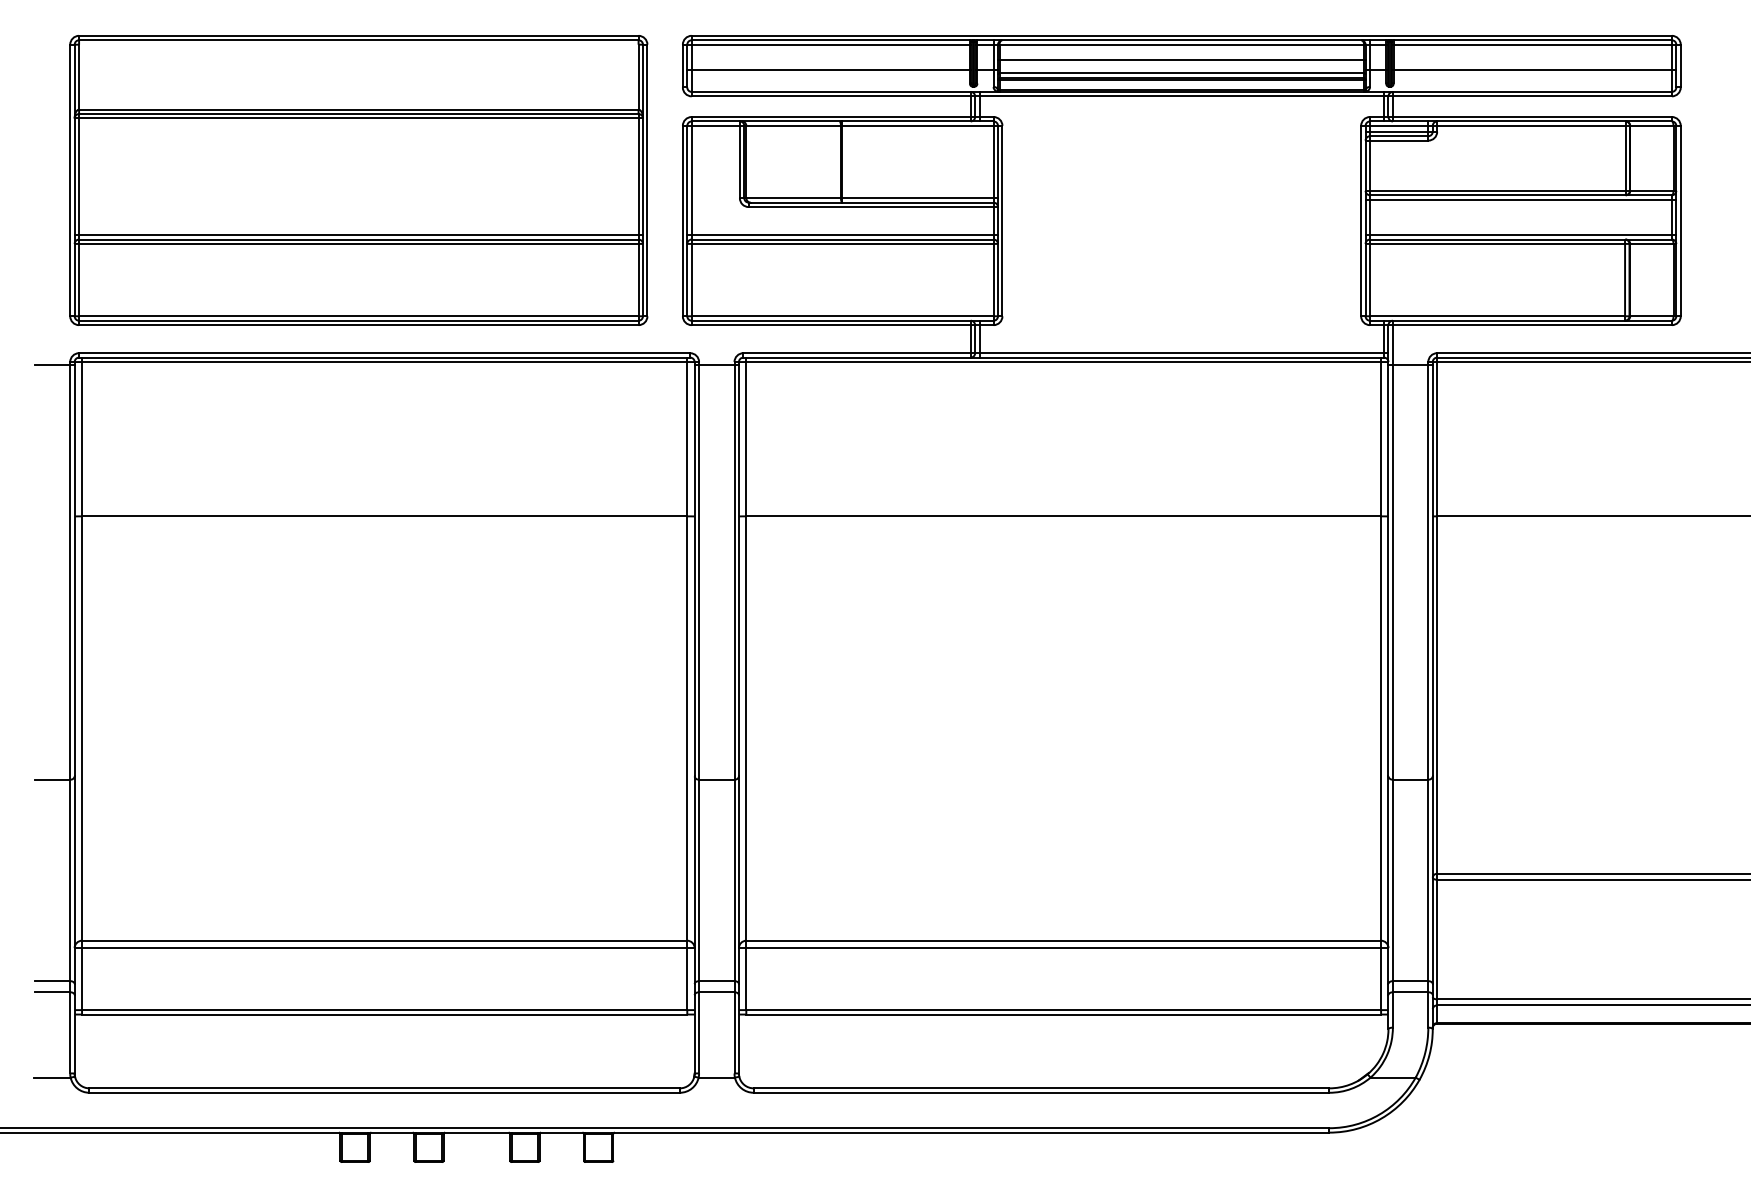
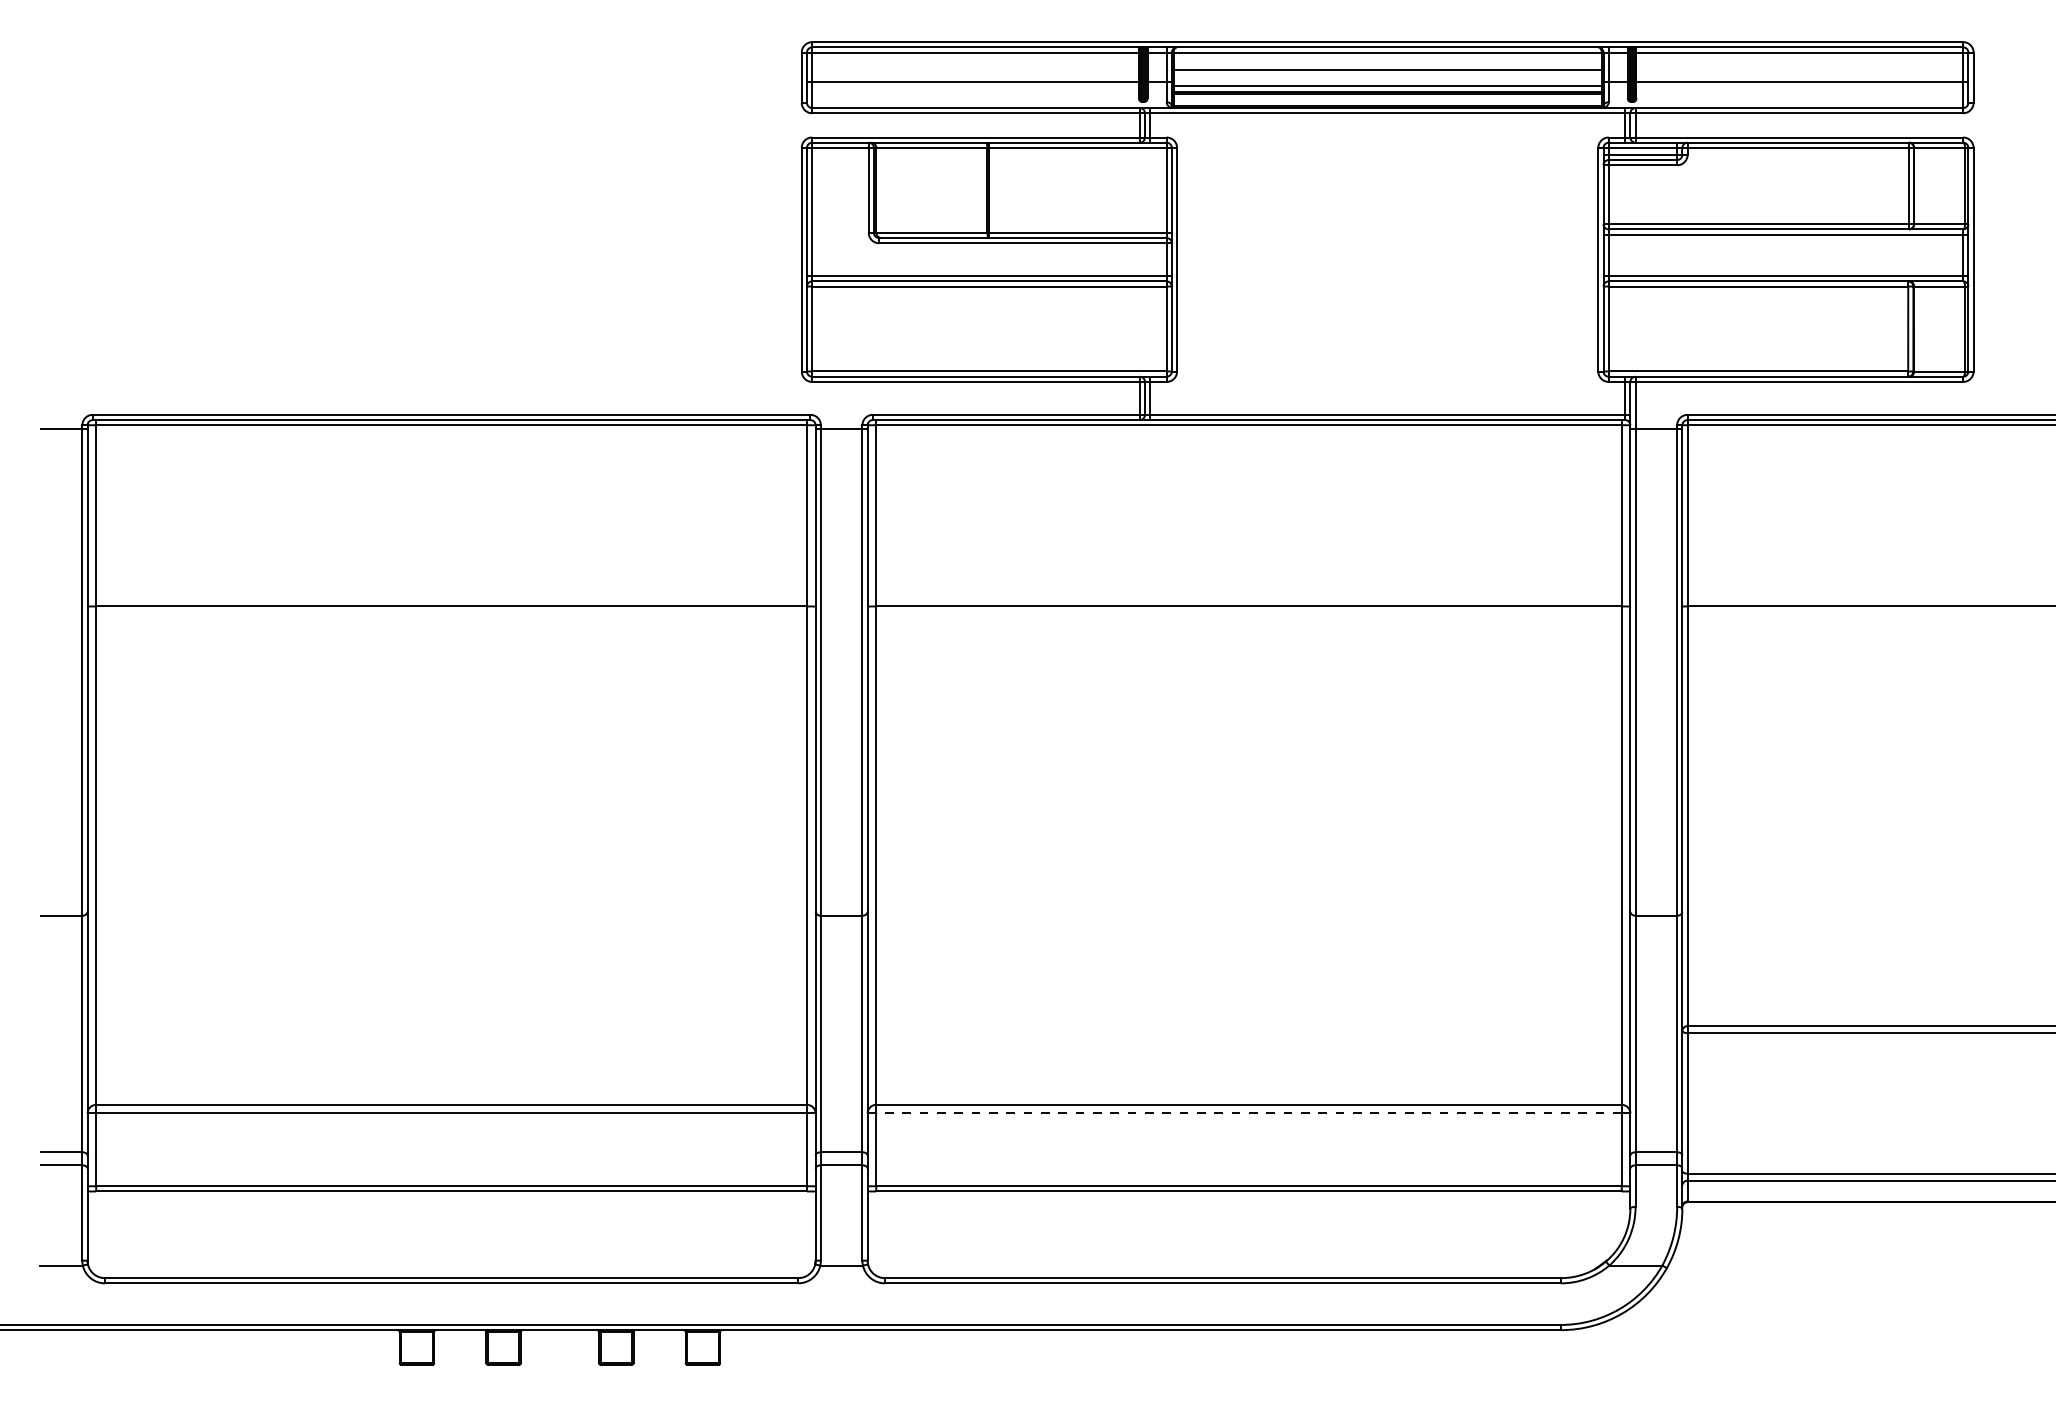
part: (358, 180) -> (420, 212), removed
line: (1063, 948) -> (1248, 1113), solid -> dashed

